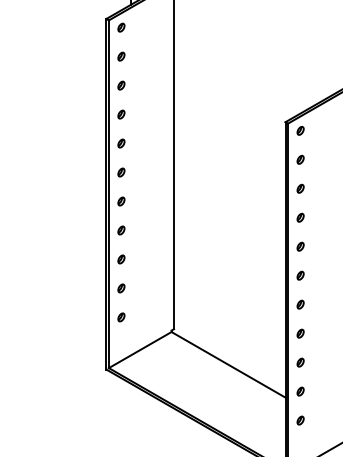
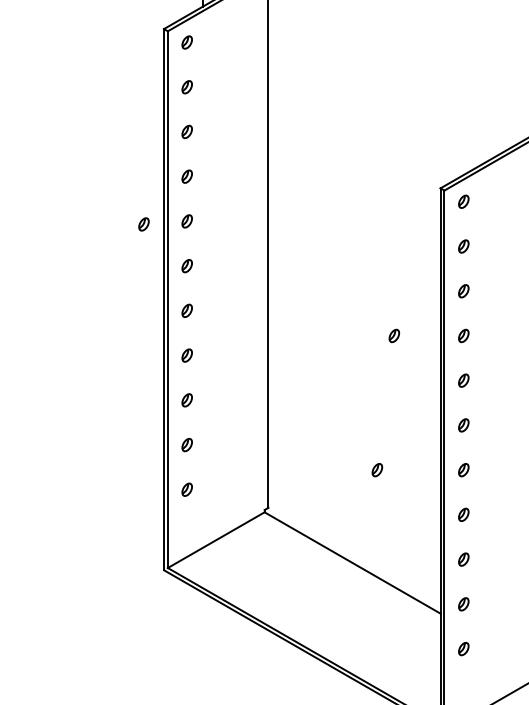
part: (93, 145) -> (144, 224), added
part: (255, 217) -> (394, 335), added
part: (244, 304) -> (377, 469), added

